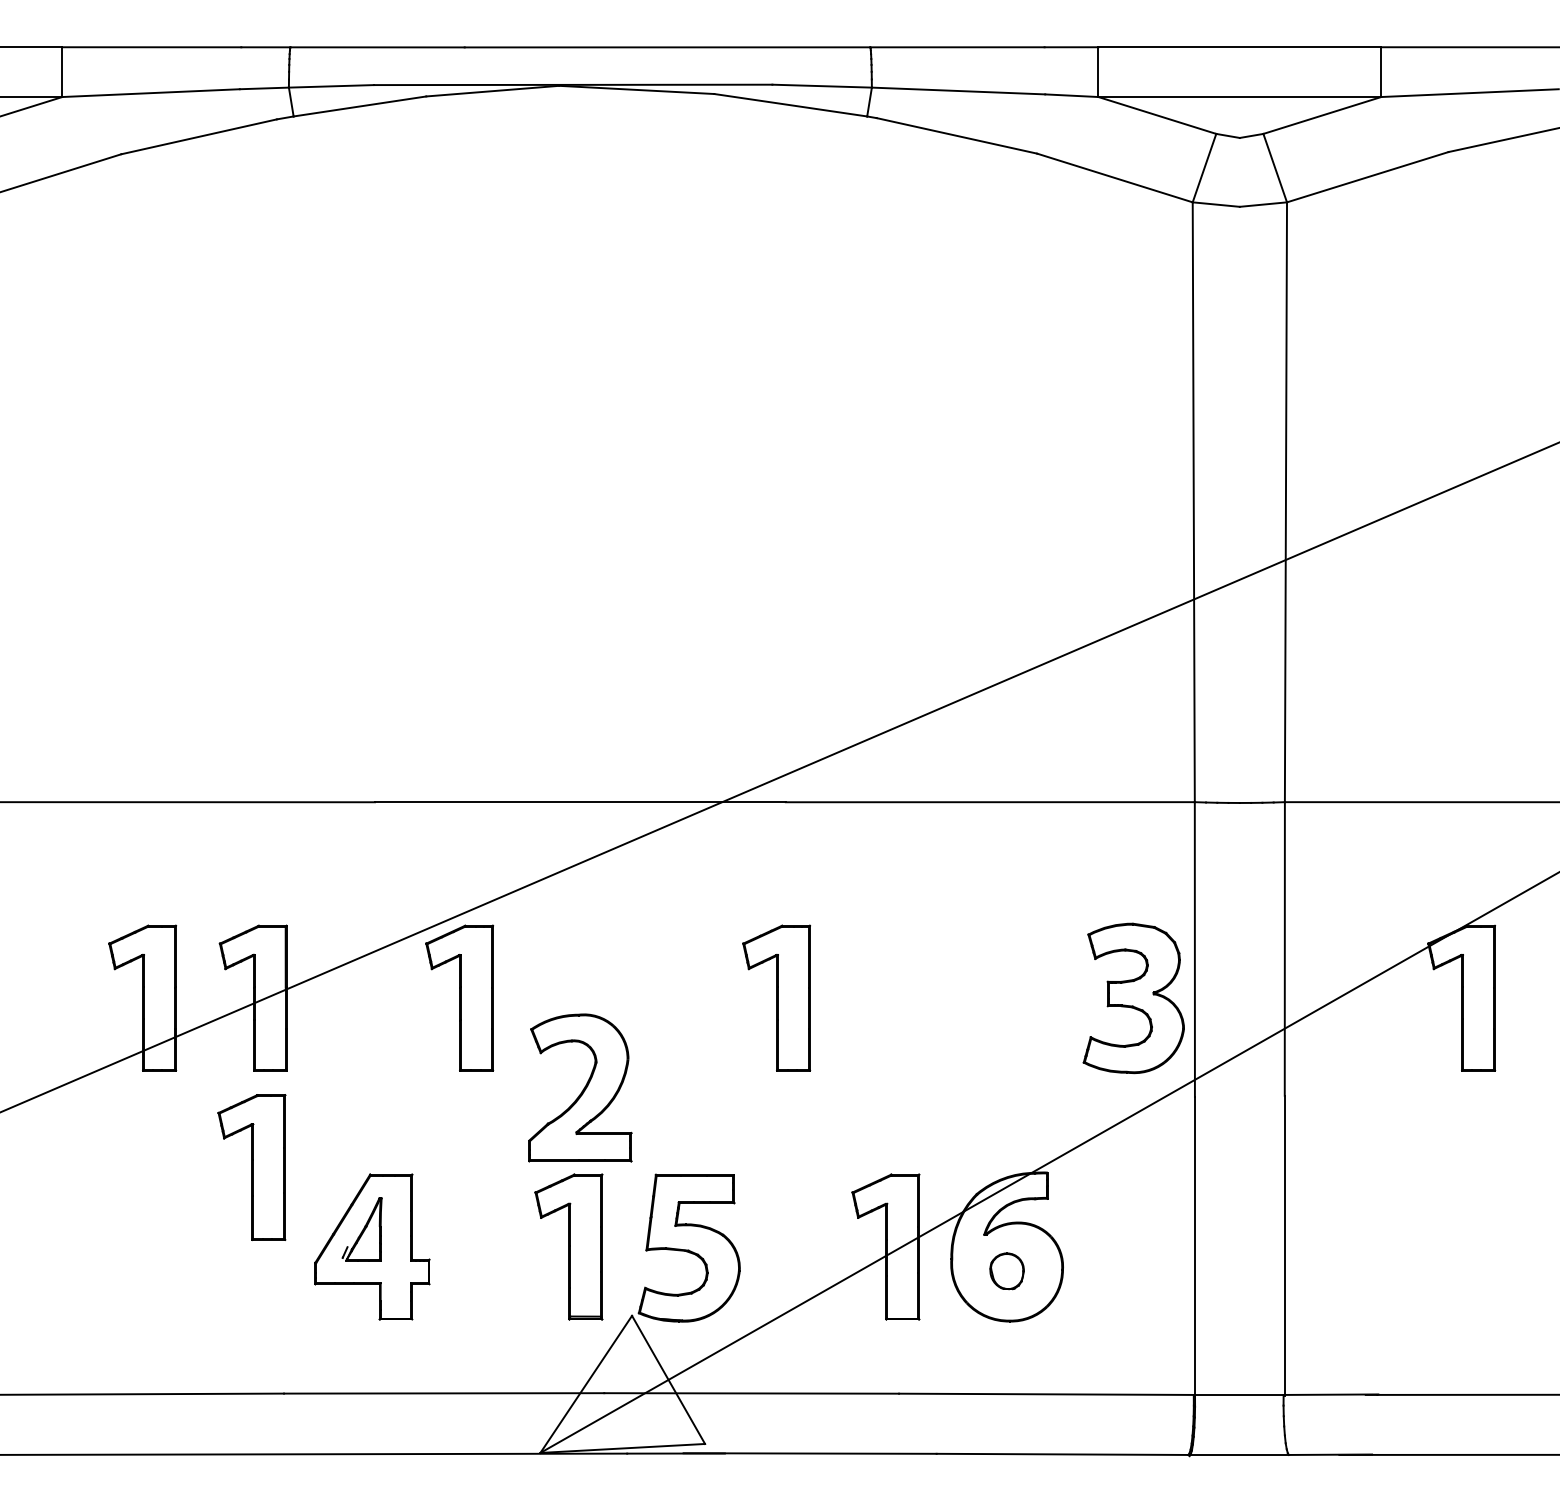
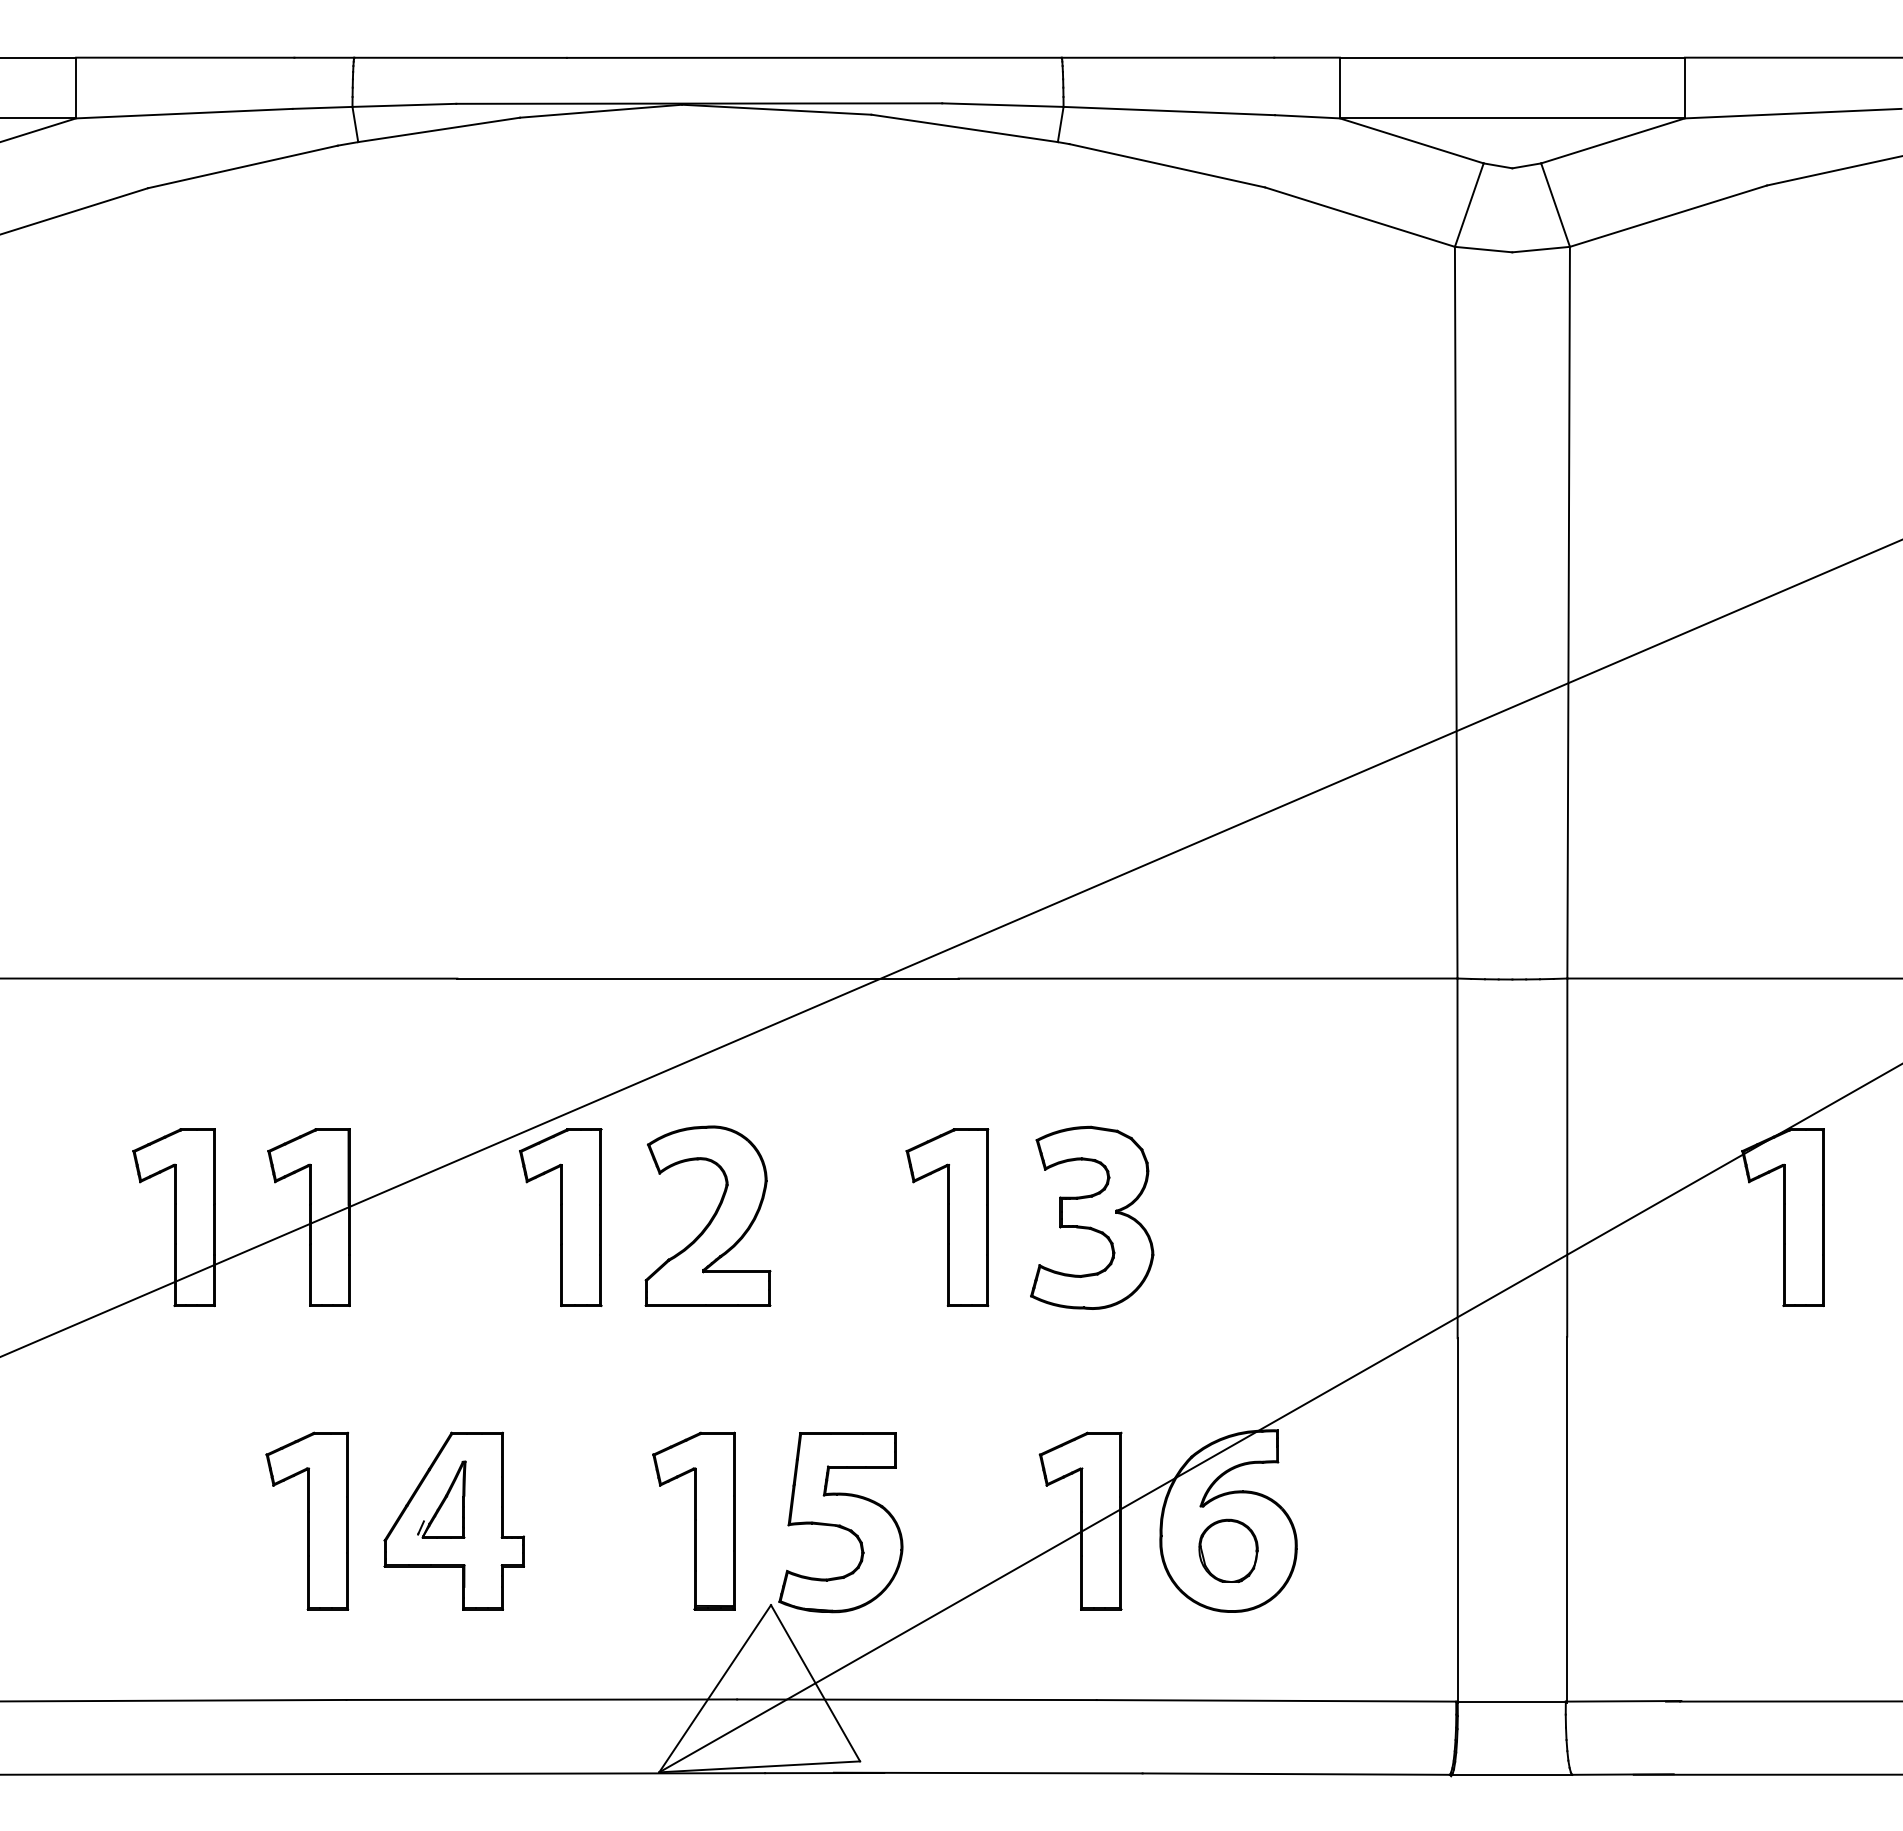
part: (1134, 998) -> (1092, 1217), moved
part: (579, 1087) -> (707, 1215), moved
part: (252, 1166) -> (307, 1520), moved
part: (1007, 1271) -> (1228, 1550), size x1.43

